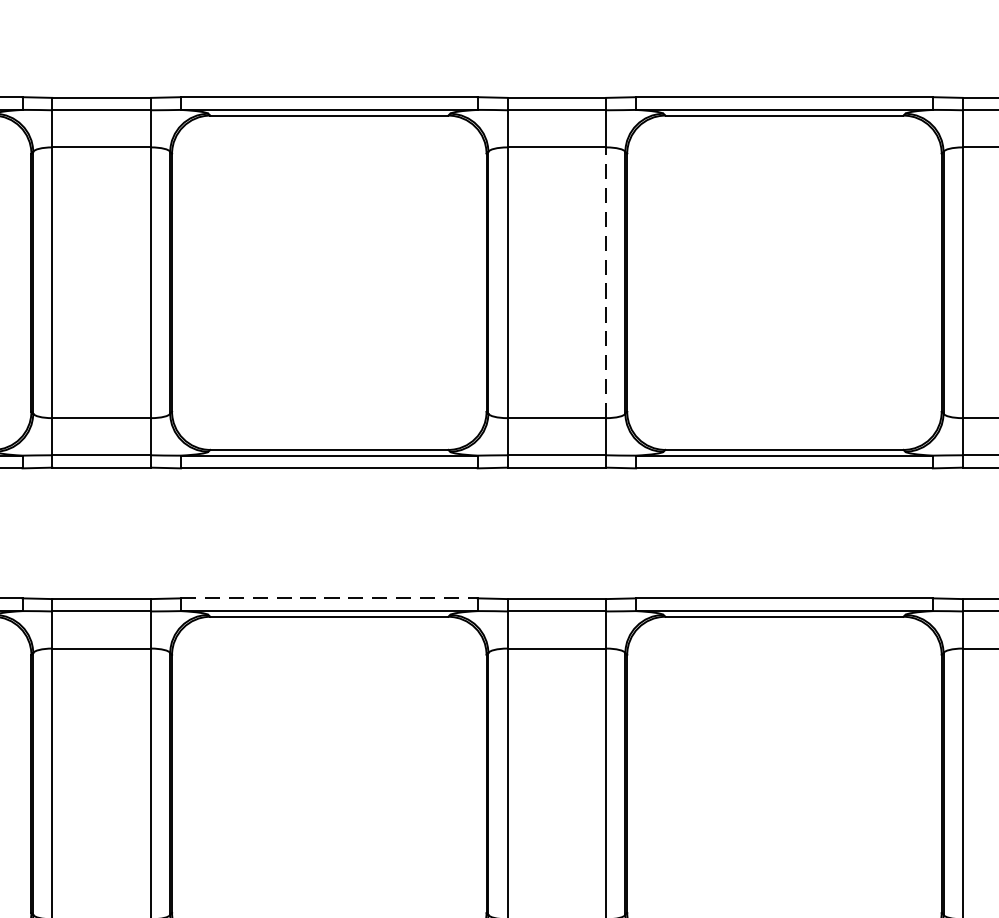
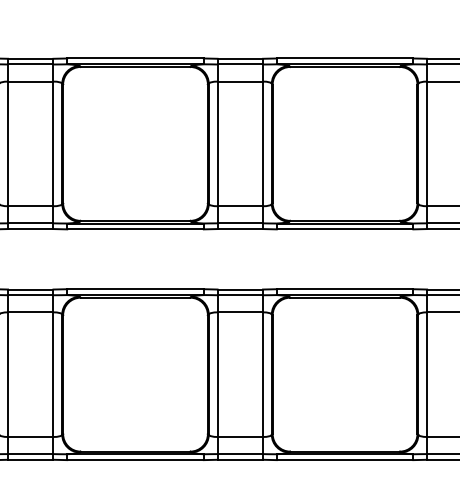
line: (607, 281) -> (263, 143), dashed -> solid
line: (331, 598) -> (136, 289), dashed -> solid

